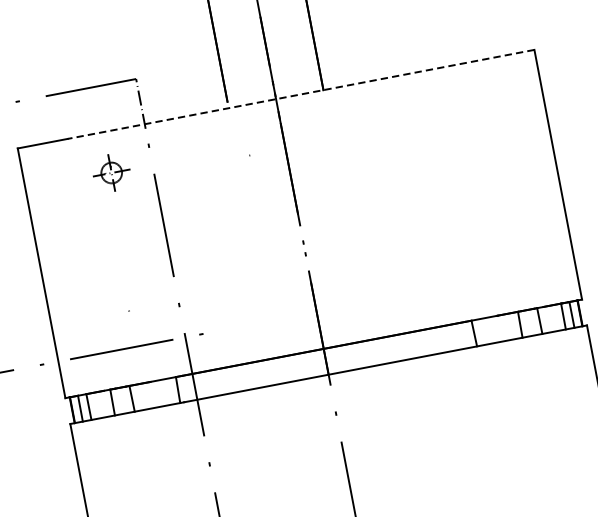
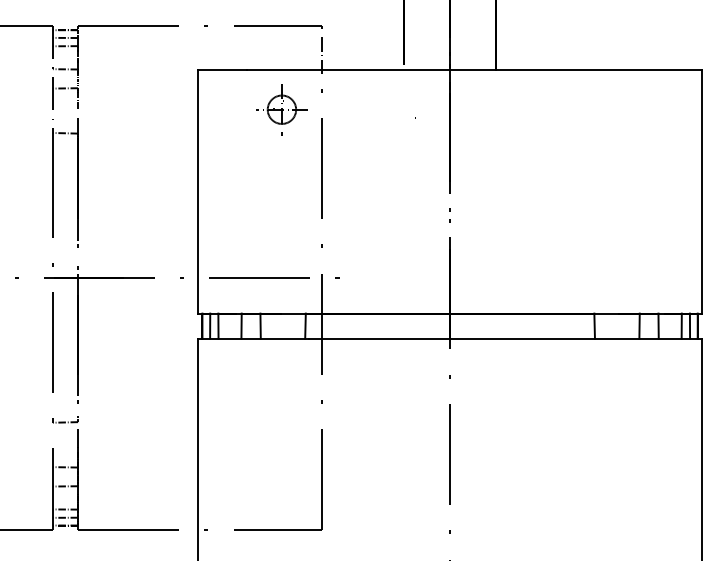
line: (301, 94) -> (474, 69), dashed -> solid
part: (111, 172) -> (281, 109), size x1.43

